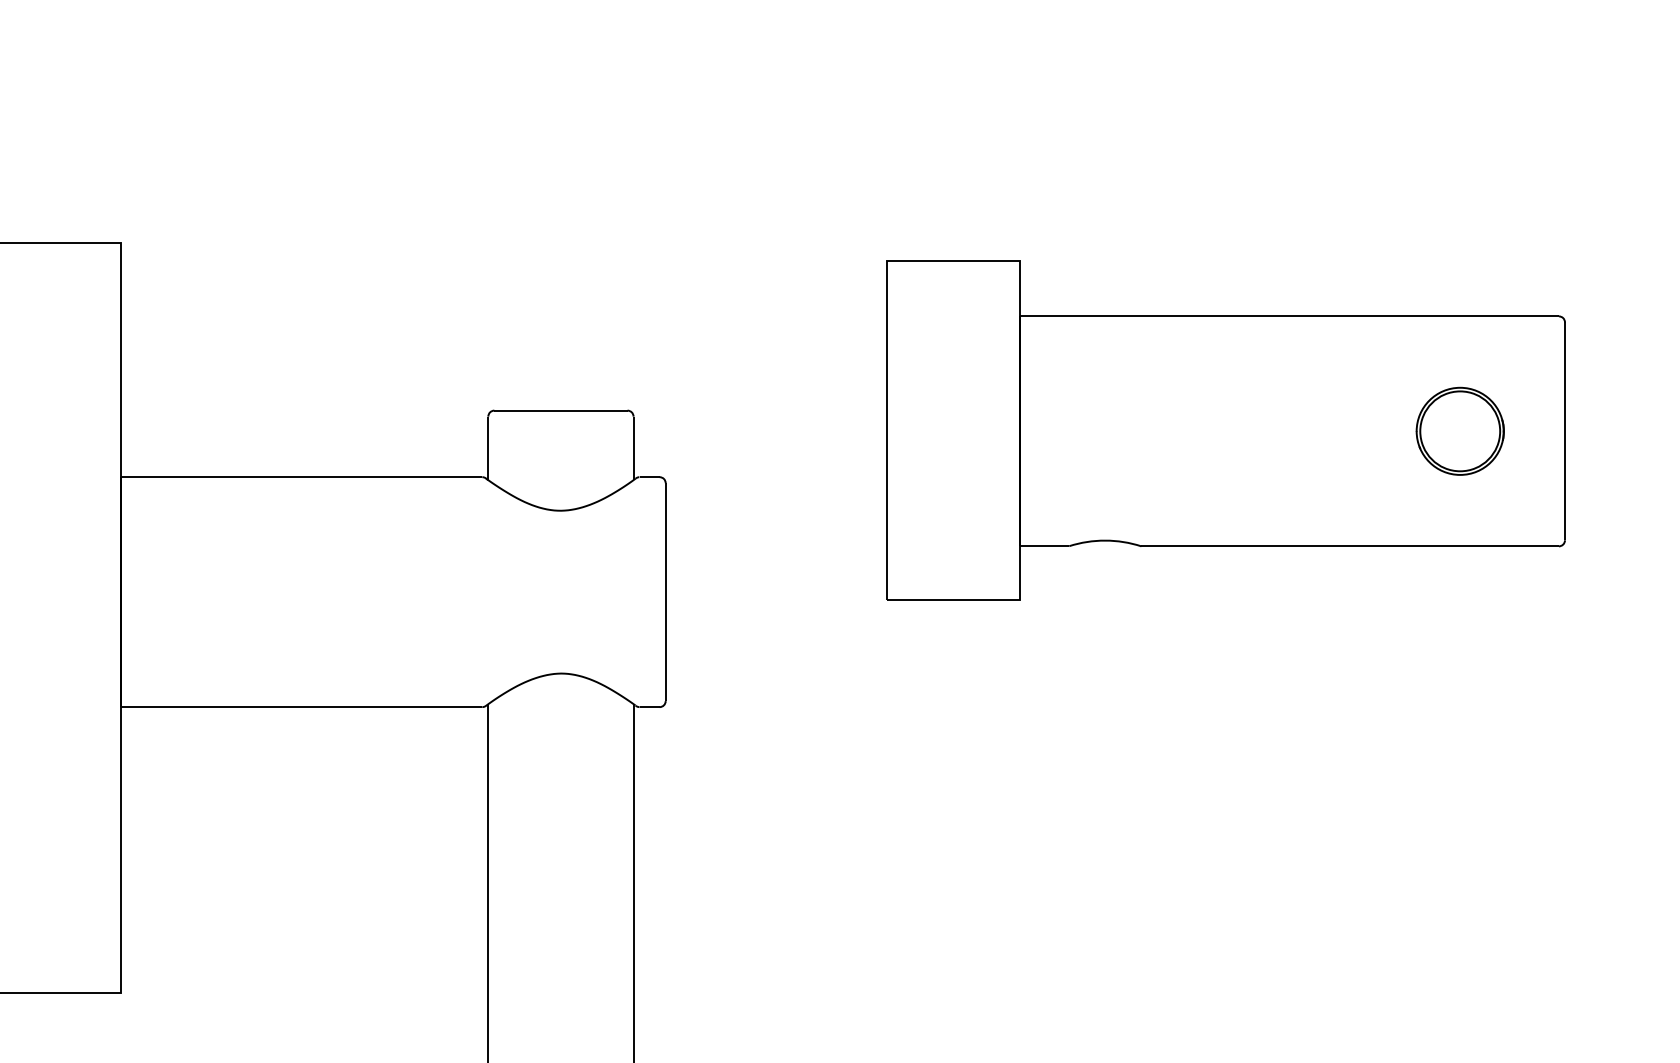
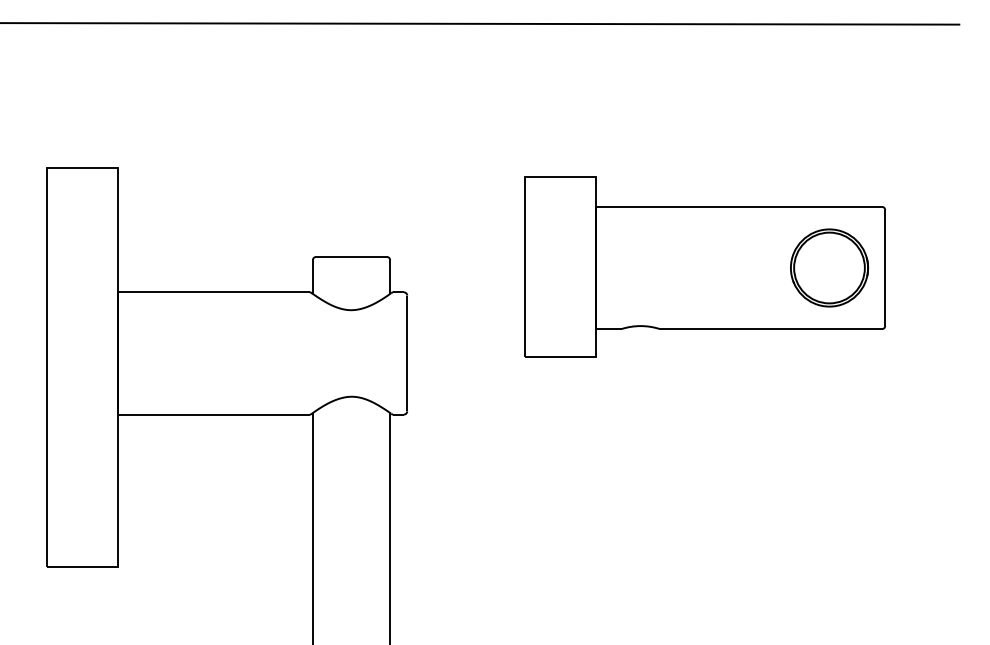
part: (1460, 430) -> (829, 267), size x1.67

